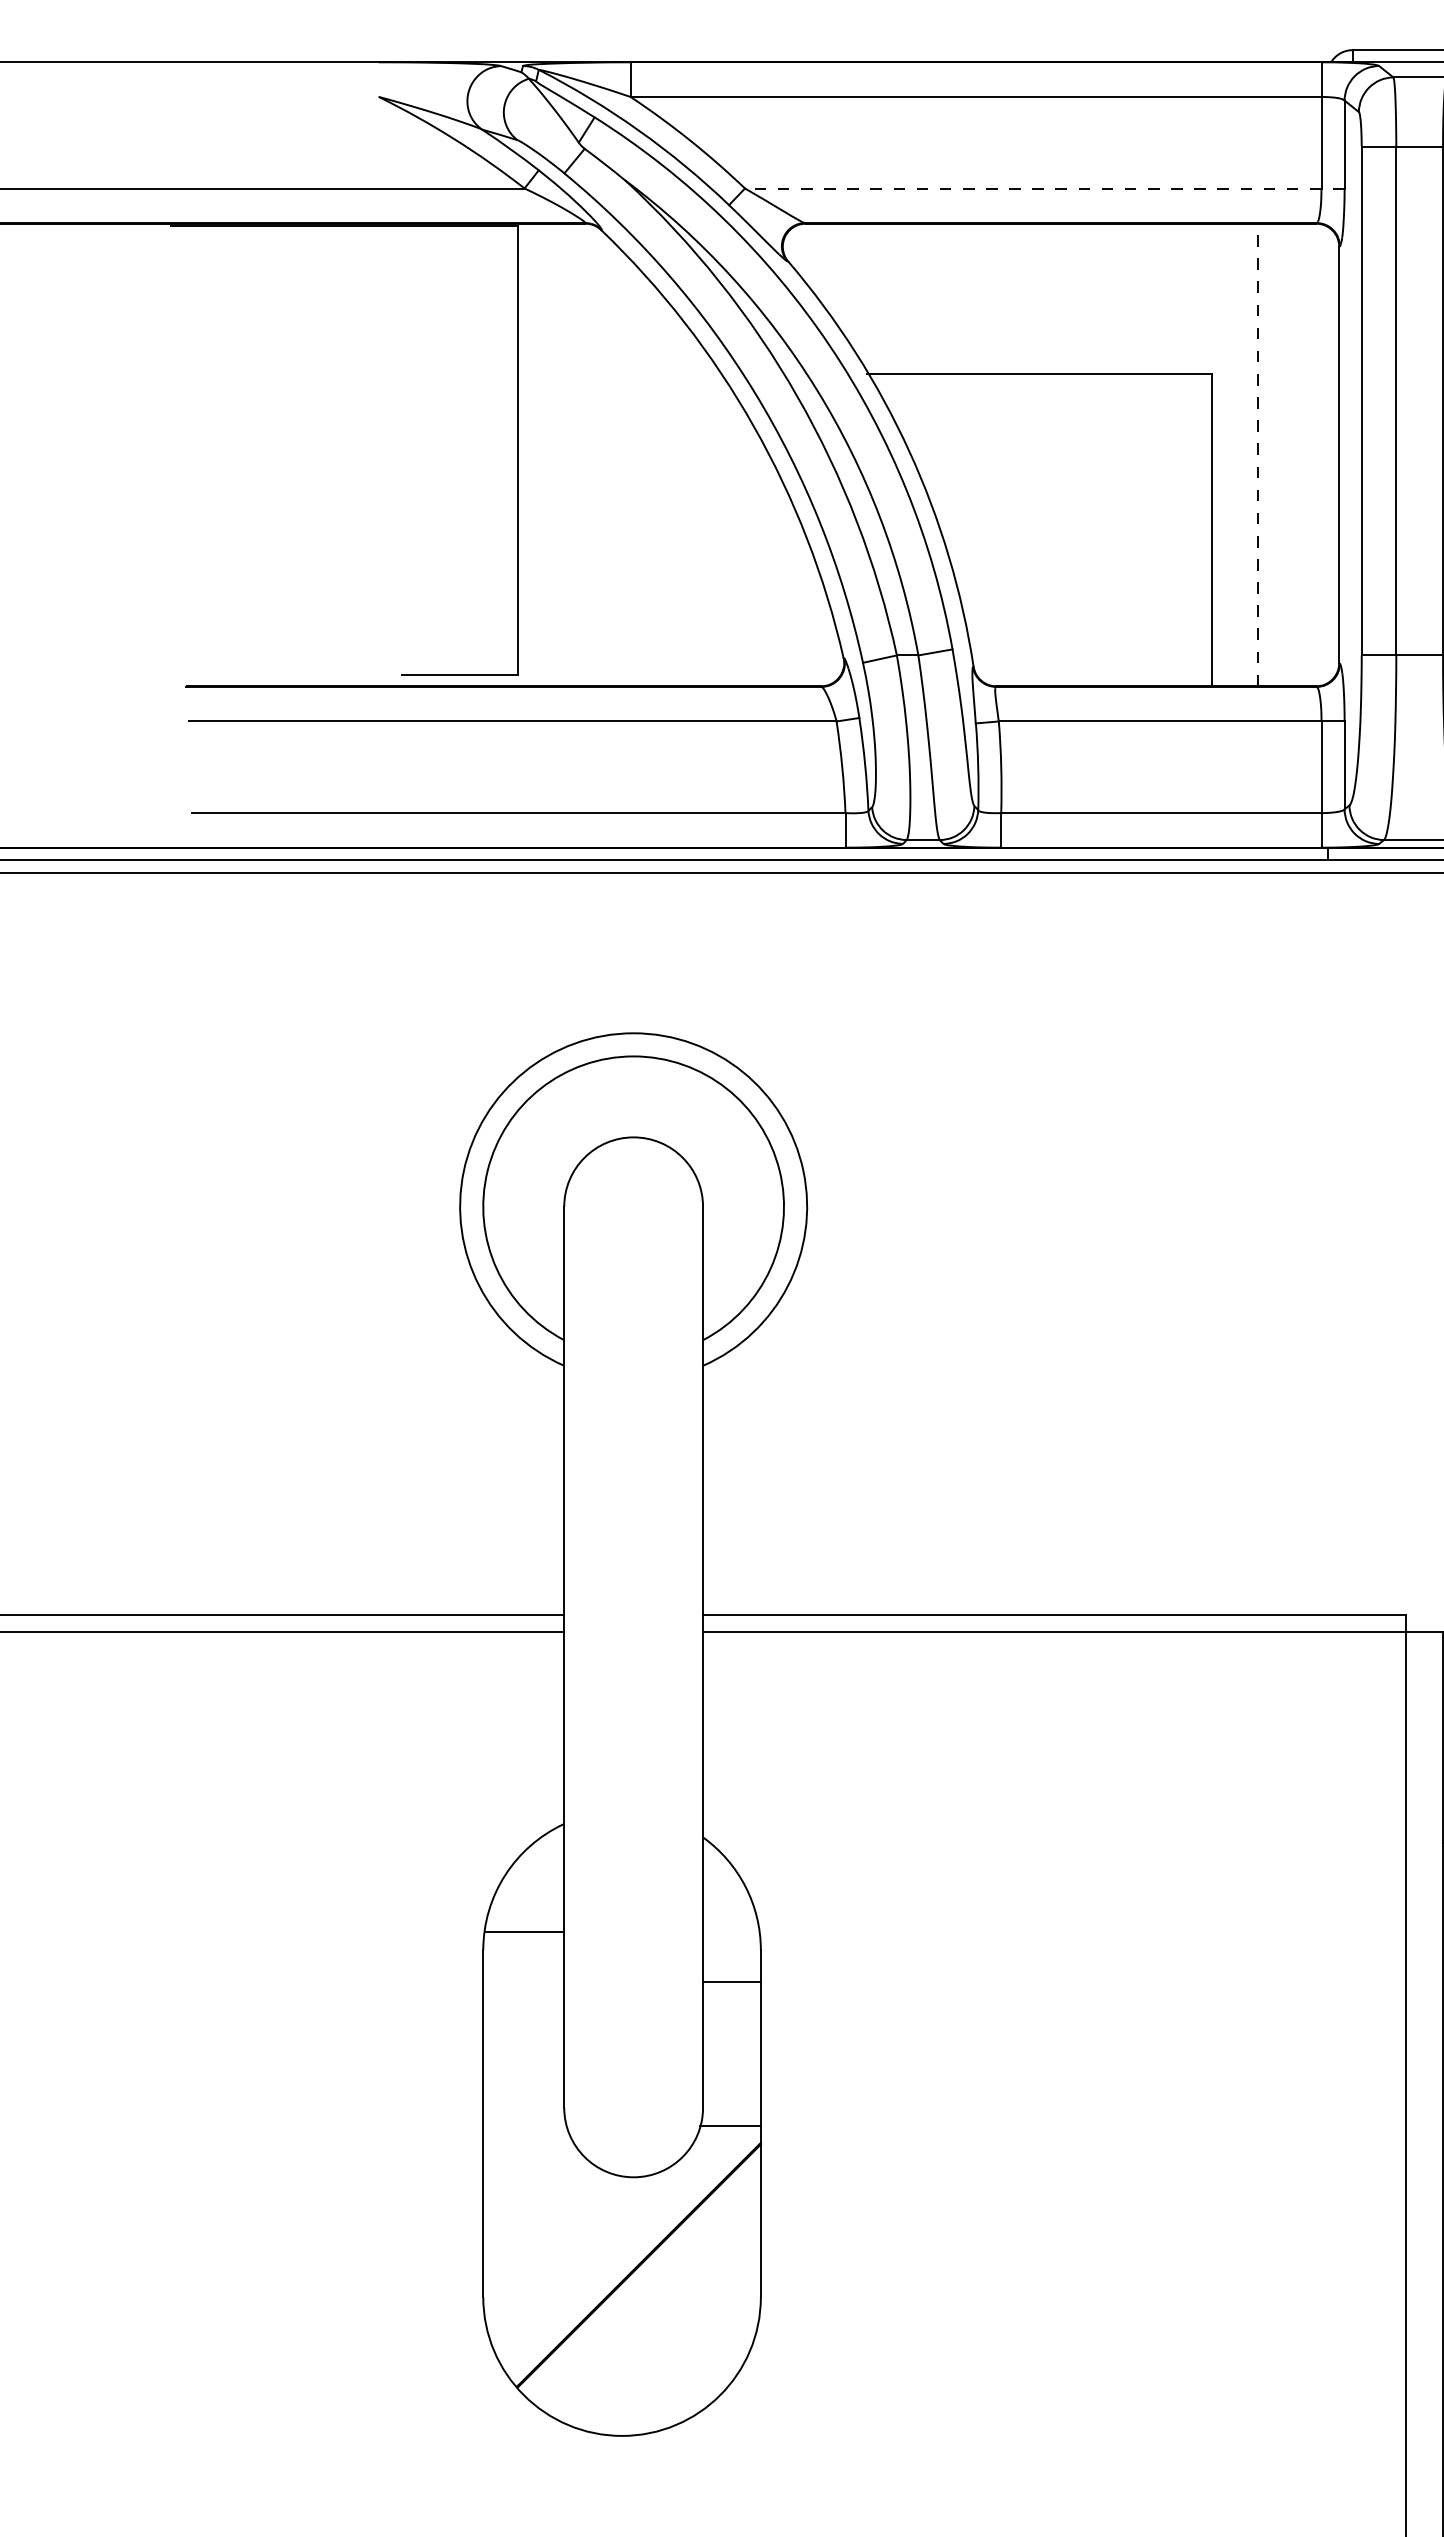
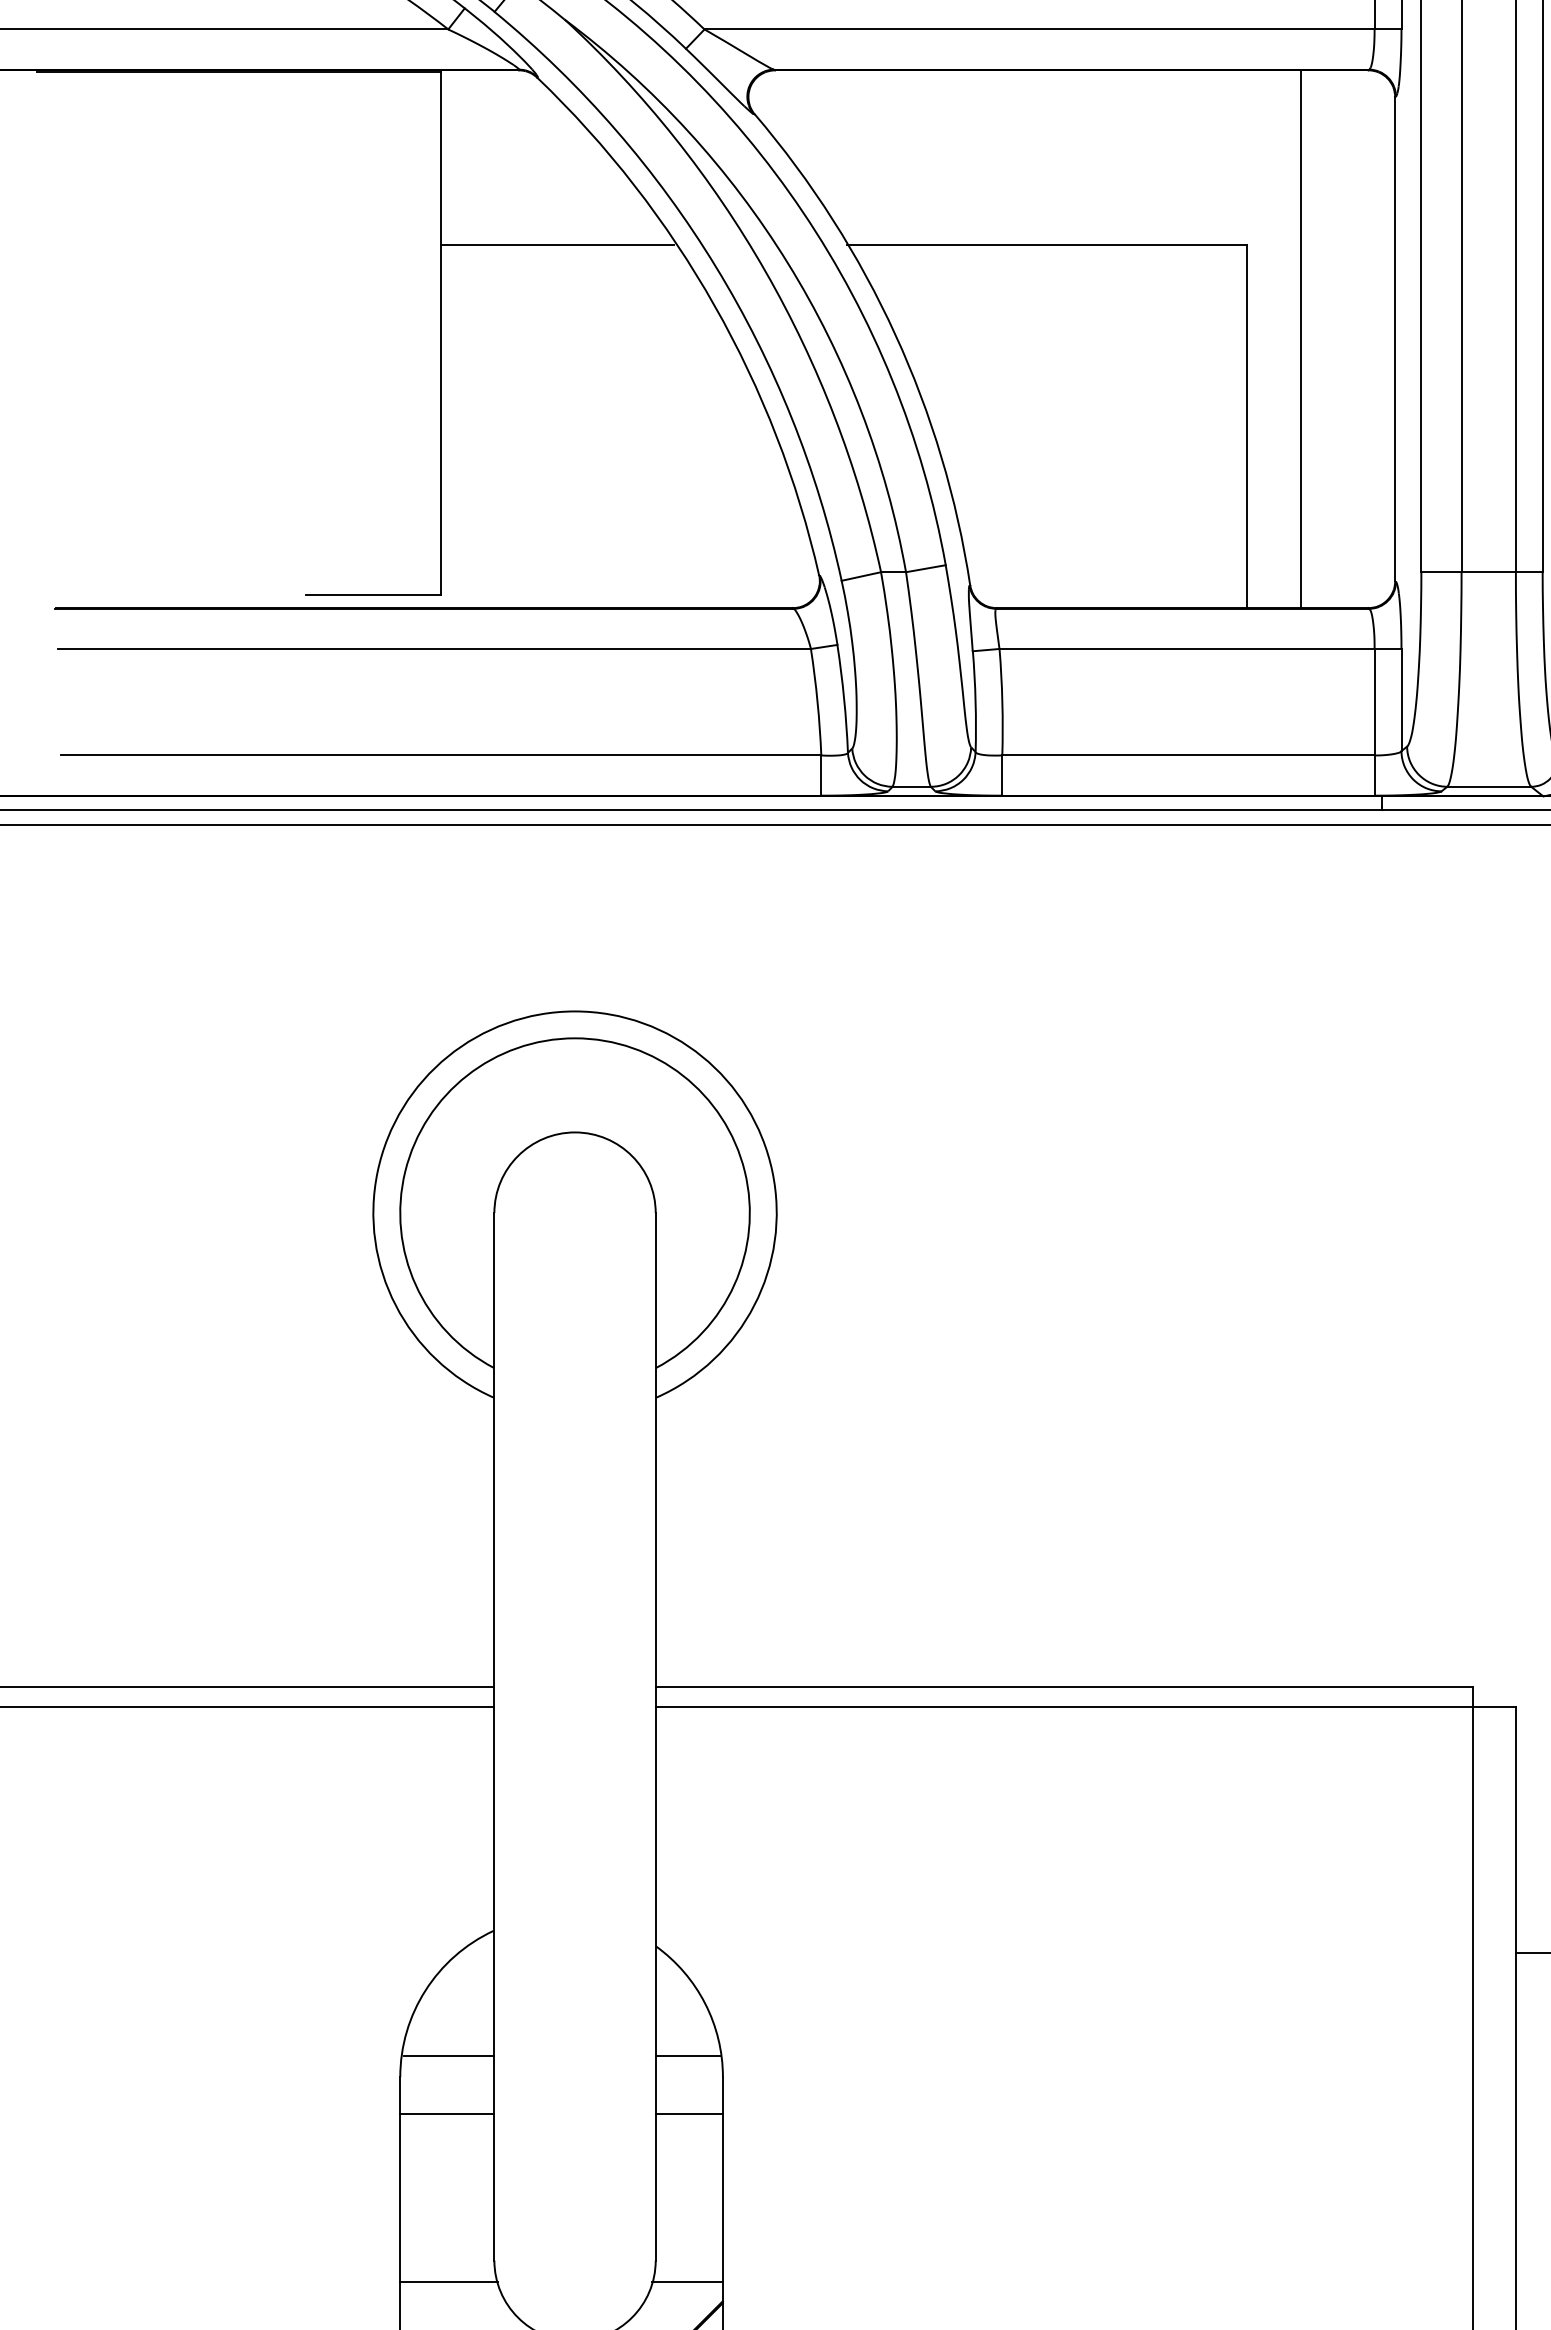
line: (1044, 188) -> (1052, 29), dashed -> solid
line: (617, 374) -> (556, 245), added
line: (1258, 454) -> (1301, 338), dashed -> solid
line: (730, 1931) -> (687, 2055), added
line: (523, 1981) -> (447, 2113), added
line: (525, 2126) -> (449, 2282), added

